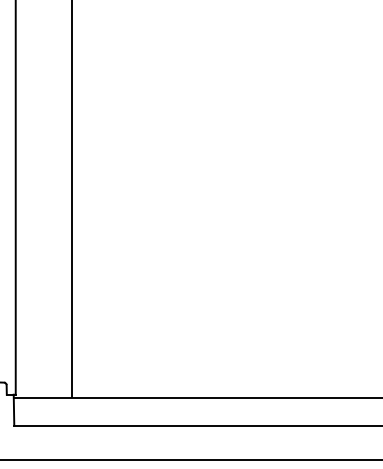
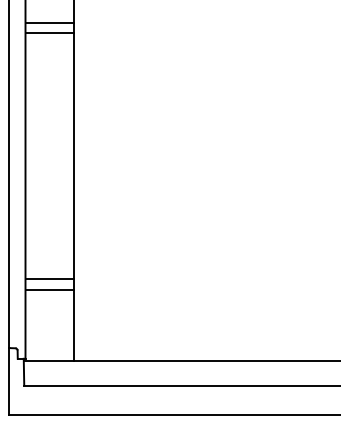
line: (43, 6) -> (49, 22), added
line: (43, 19) -> (49, 33), added
line: (43, 303) -> (49, 279), added
line: (43, 315) -> (49, 290), added

